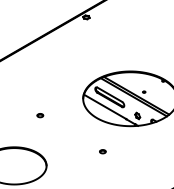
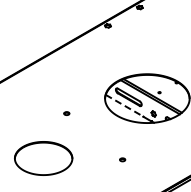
line: (104, 106) -> (124, 105), solid -> dashed
part: (102, 151) -> (122, 159), moved

